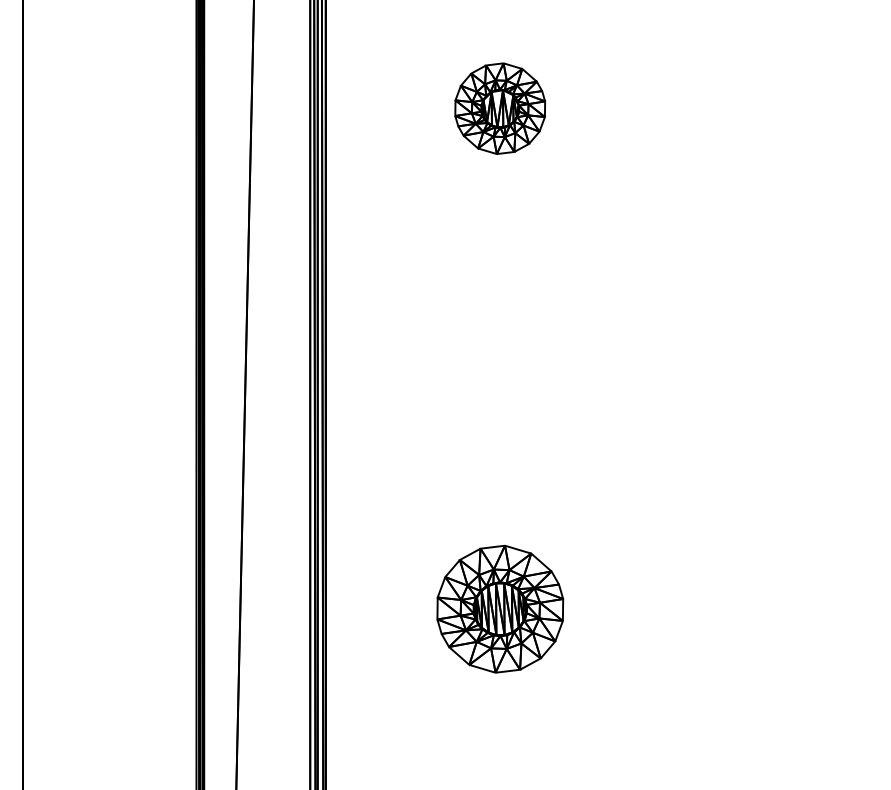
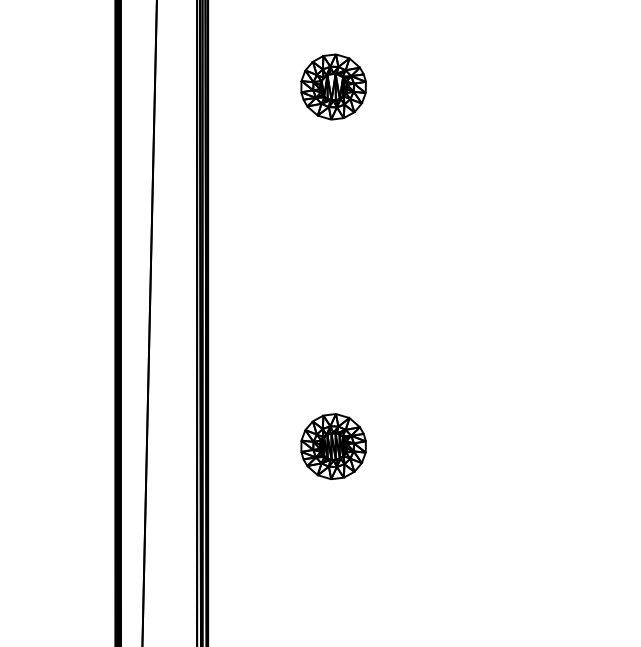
part: (500, 608) -> (333, 446), size x0.71

